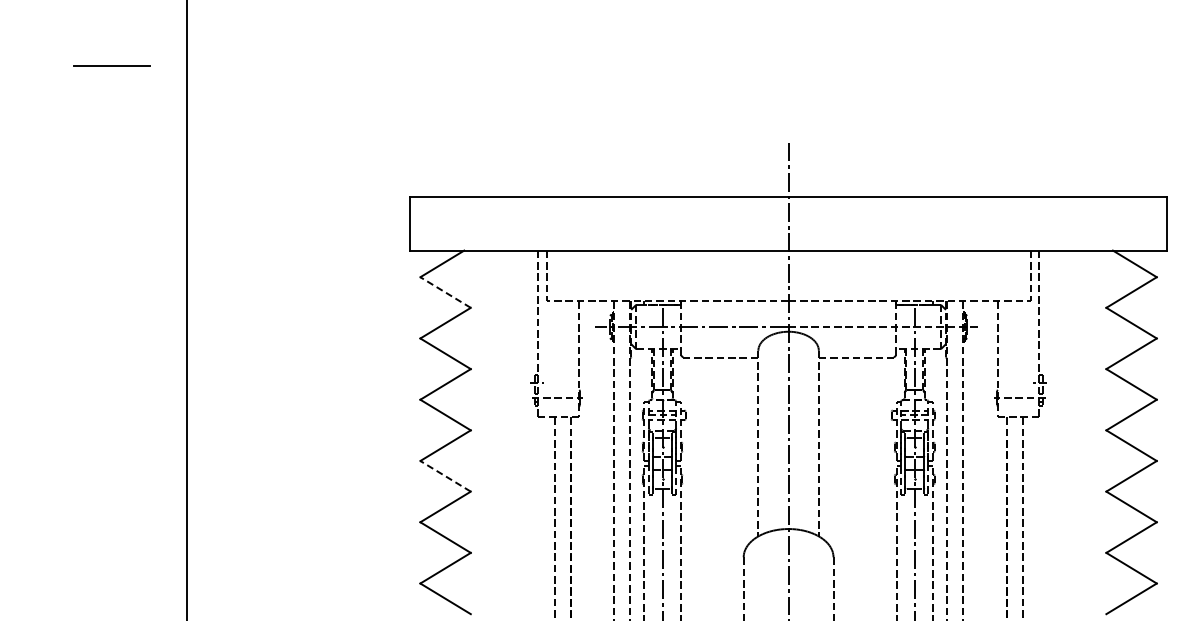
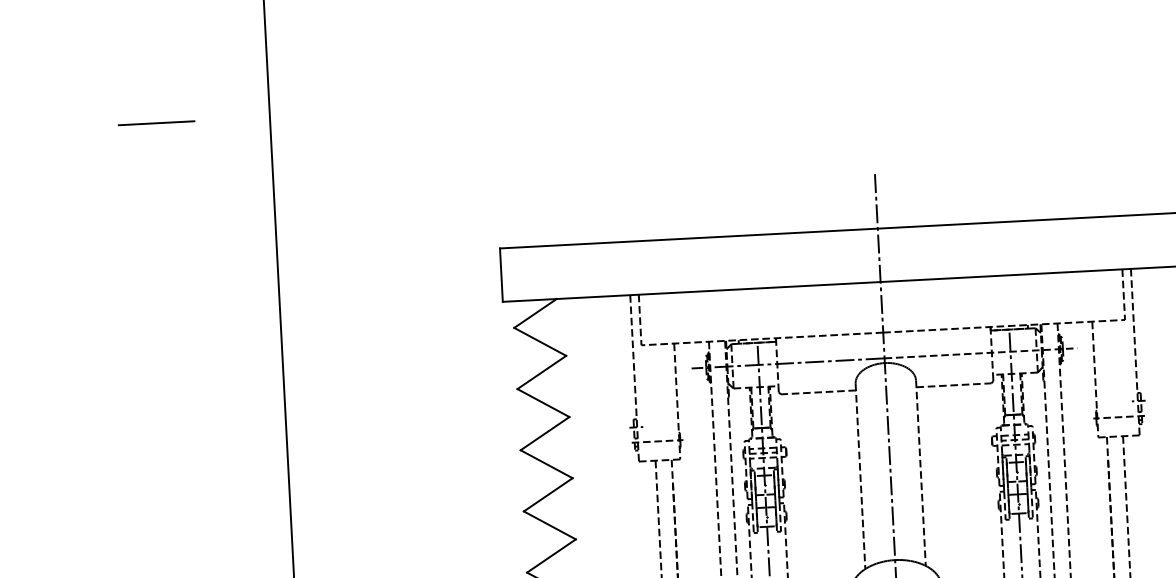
line: (111, 65) -> (156, 122), moved
line: (445, 292) -> (540, 341), dashed -> solid
line: (445, 476) -> (549, 525), dashed -> solid

